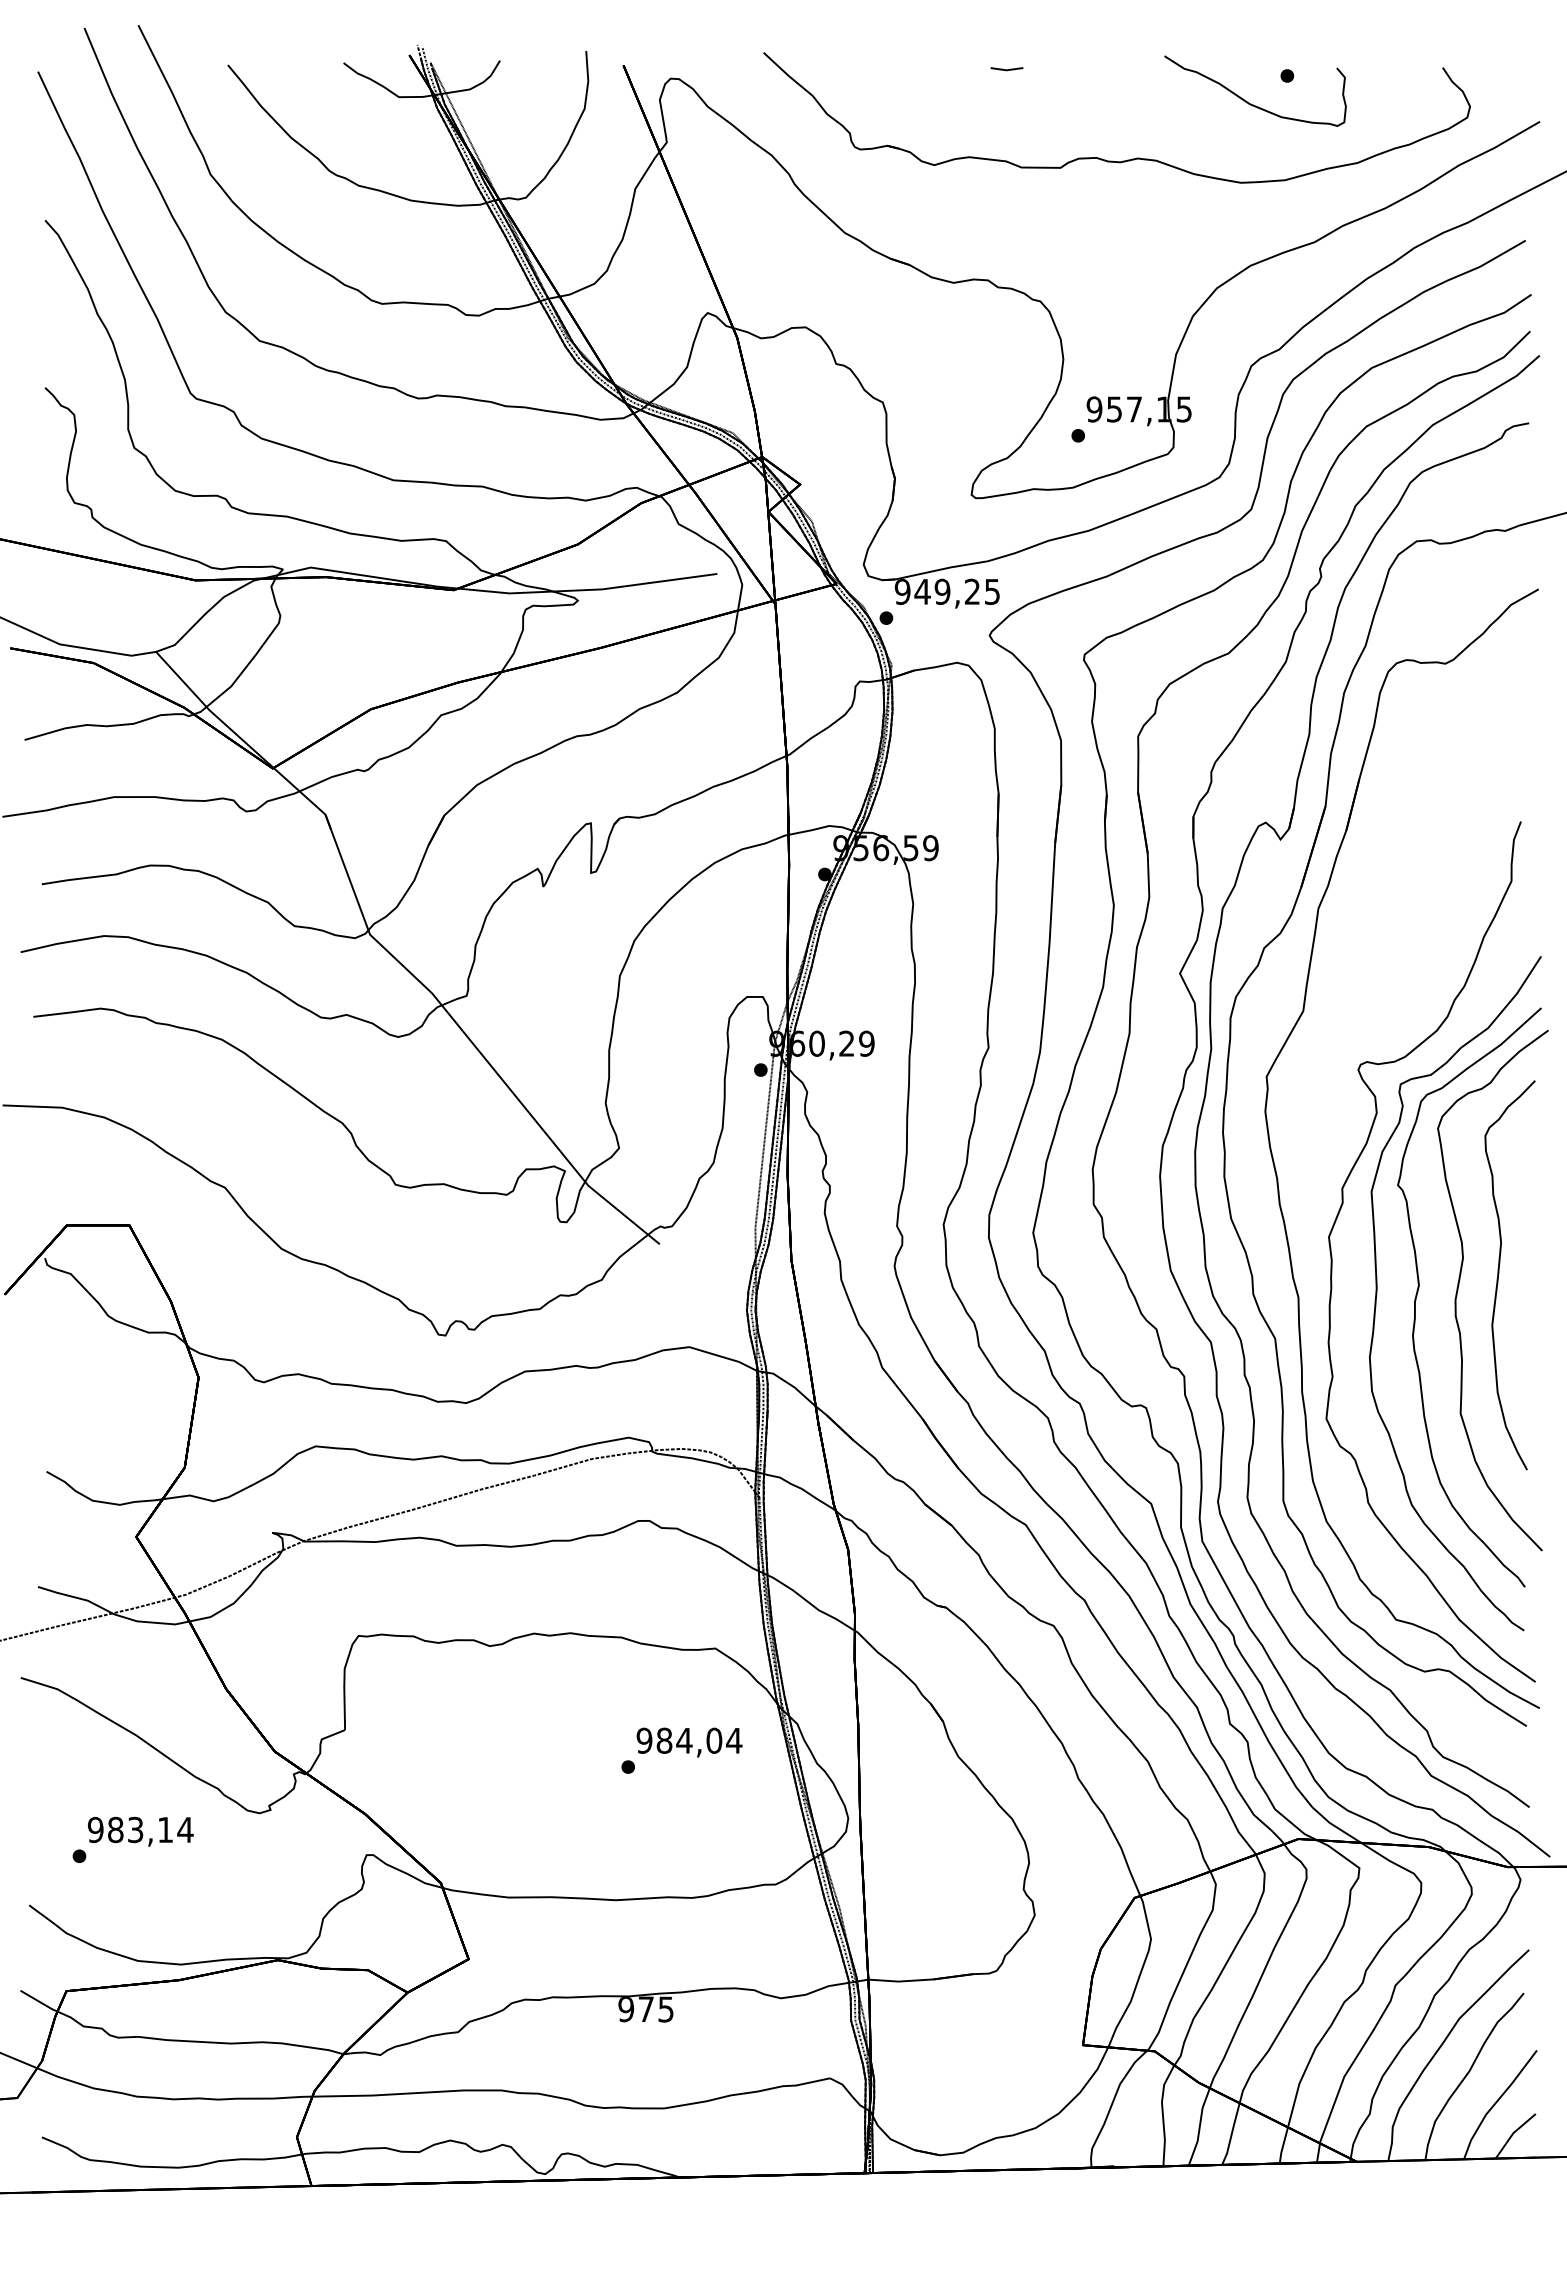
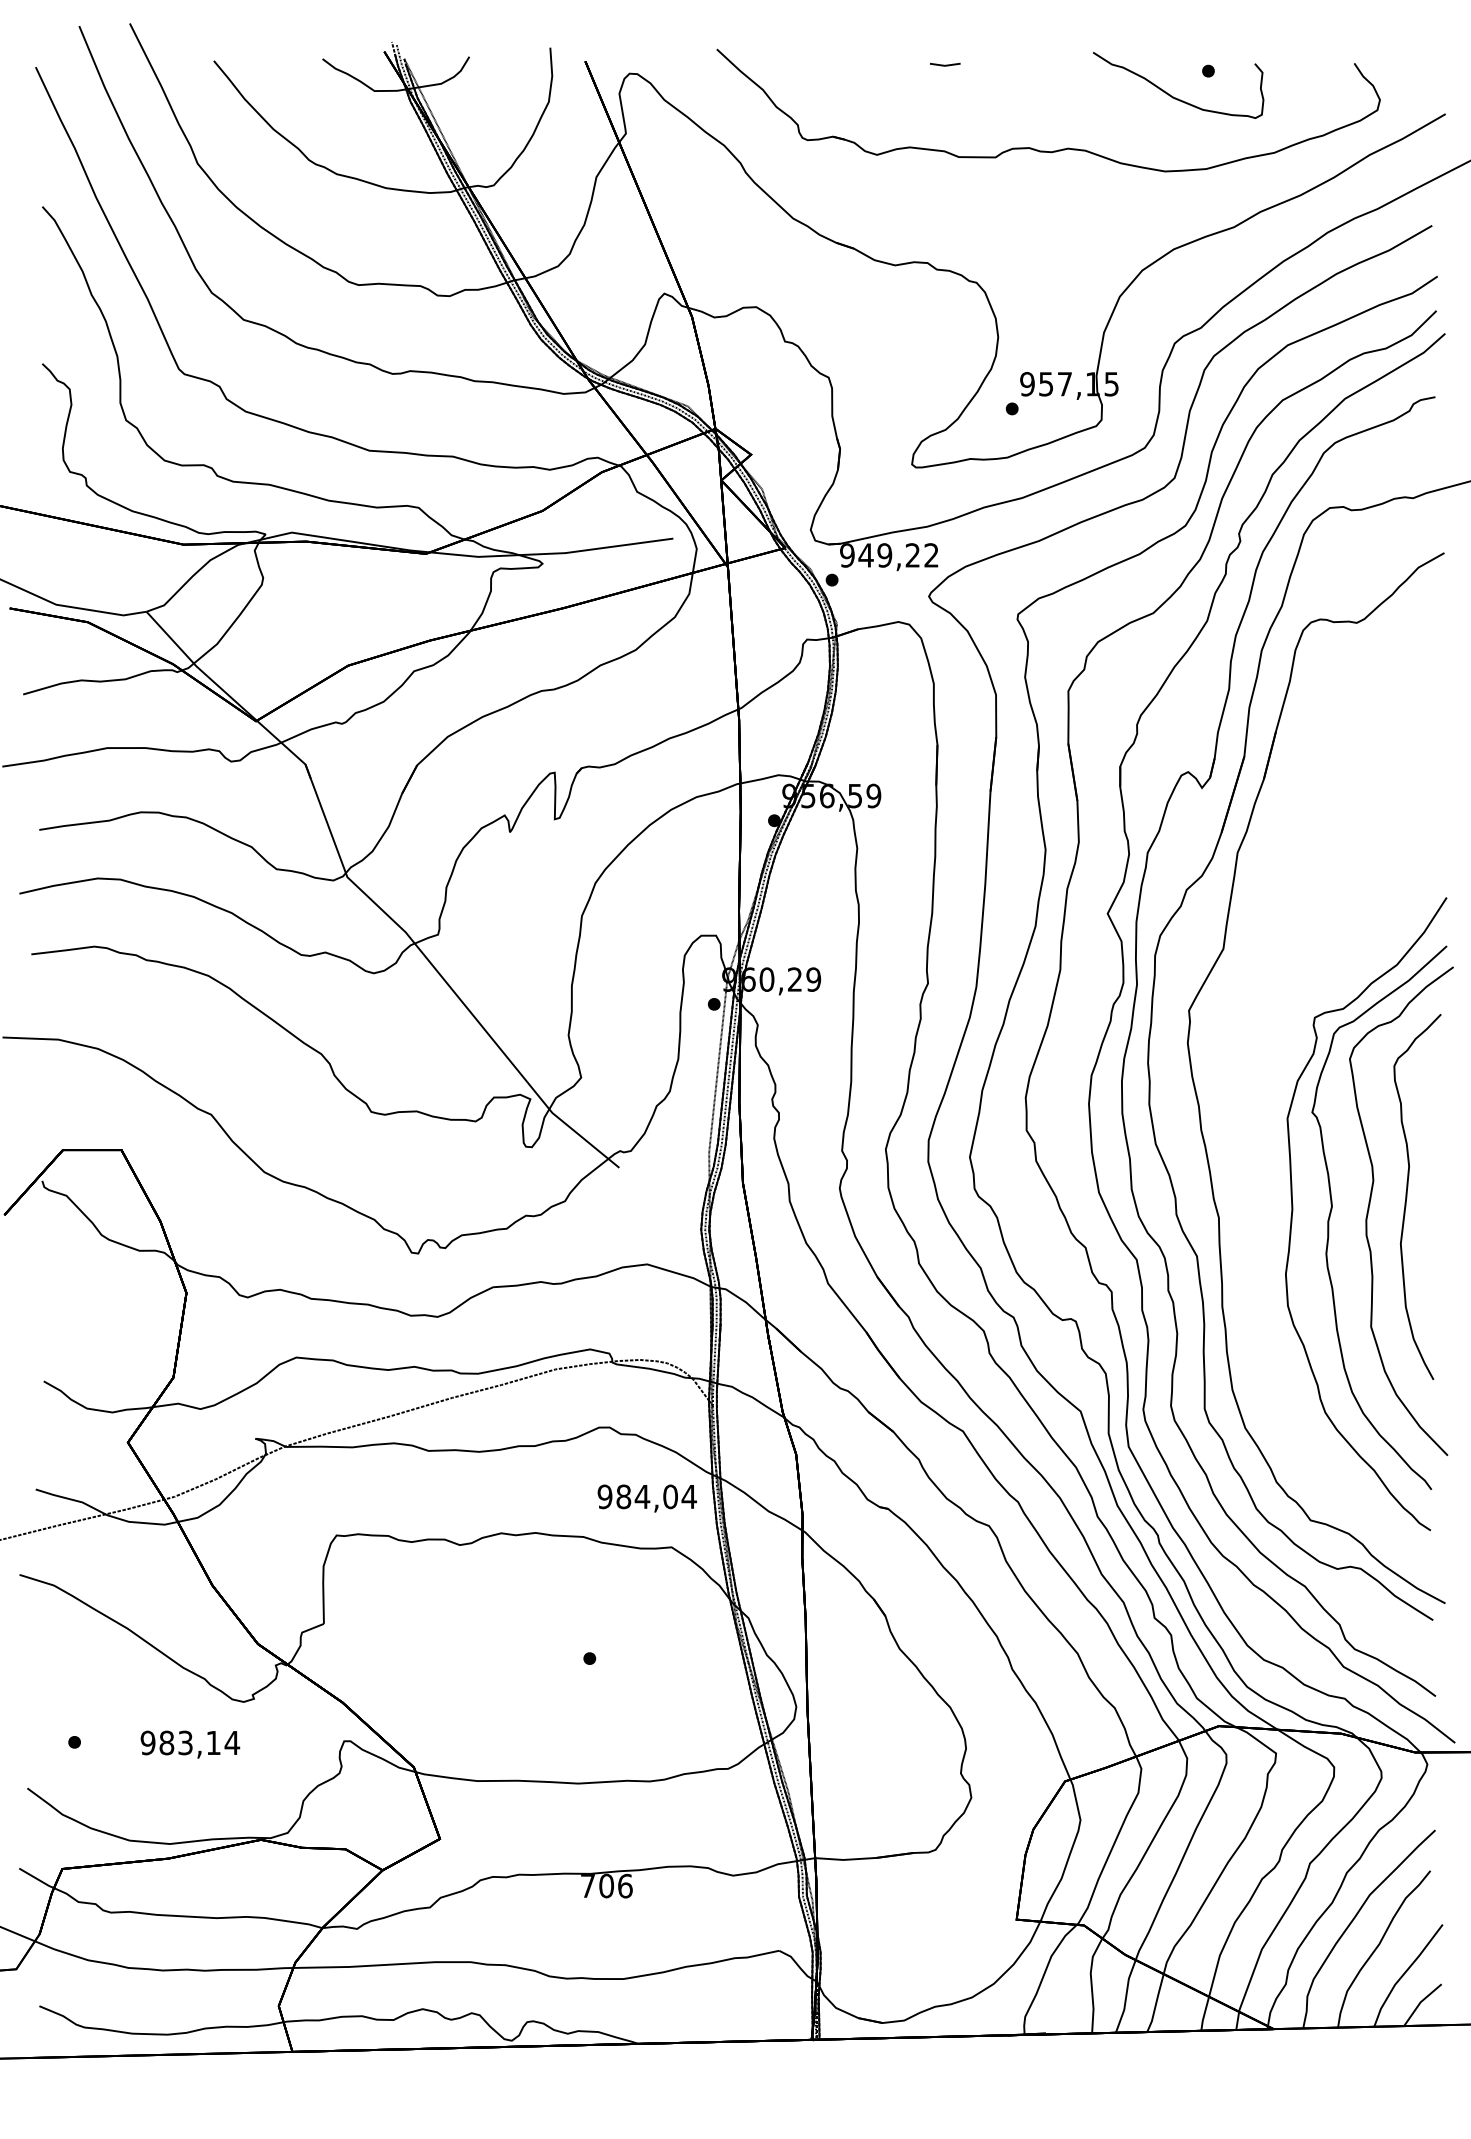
text: (991, 591) -> (930, 555), 949,25 -> 949,22
curve: (1332, 1255) -> (1250, 1178), removed
text: (689, 1742) -> (647, 1498), moved
text: (140, 1831) -> (190, 1744), moved
text: (646, 2009) -> (606, 1886), 975 -> 706

